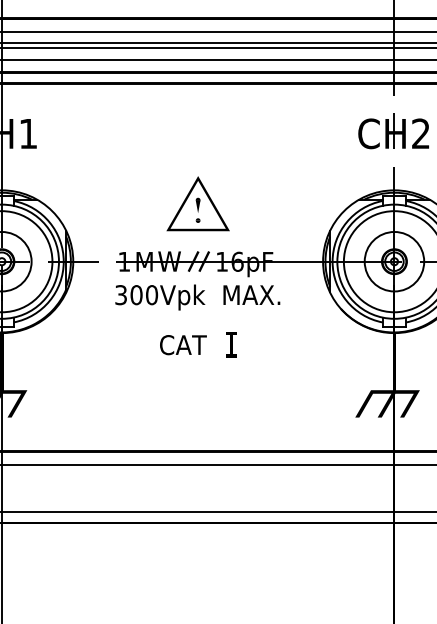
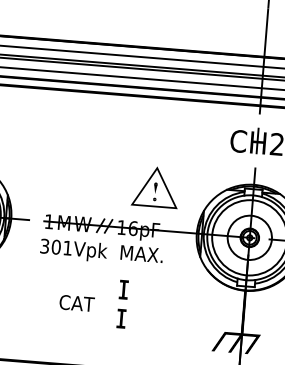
part: (197, 203) -> (155, 186), moved
text: (152, 295) -> (68, 248), 300Vpk -> 301Vpk
text: (183, 345) -> (77, 303), moved
part: (231, 383) -> (121, 318), added

